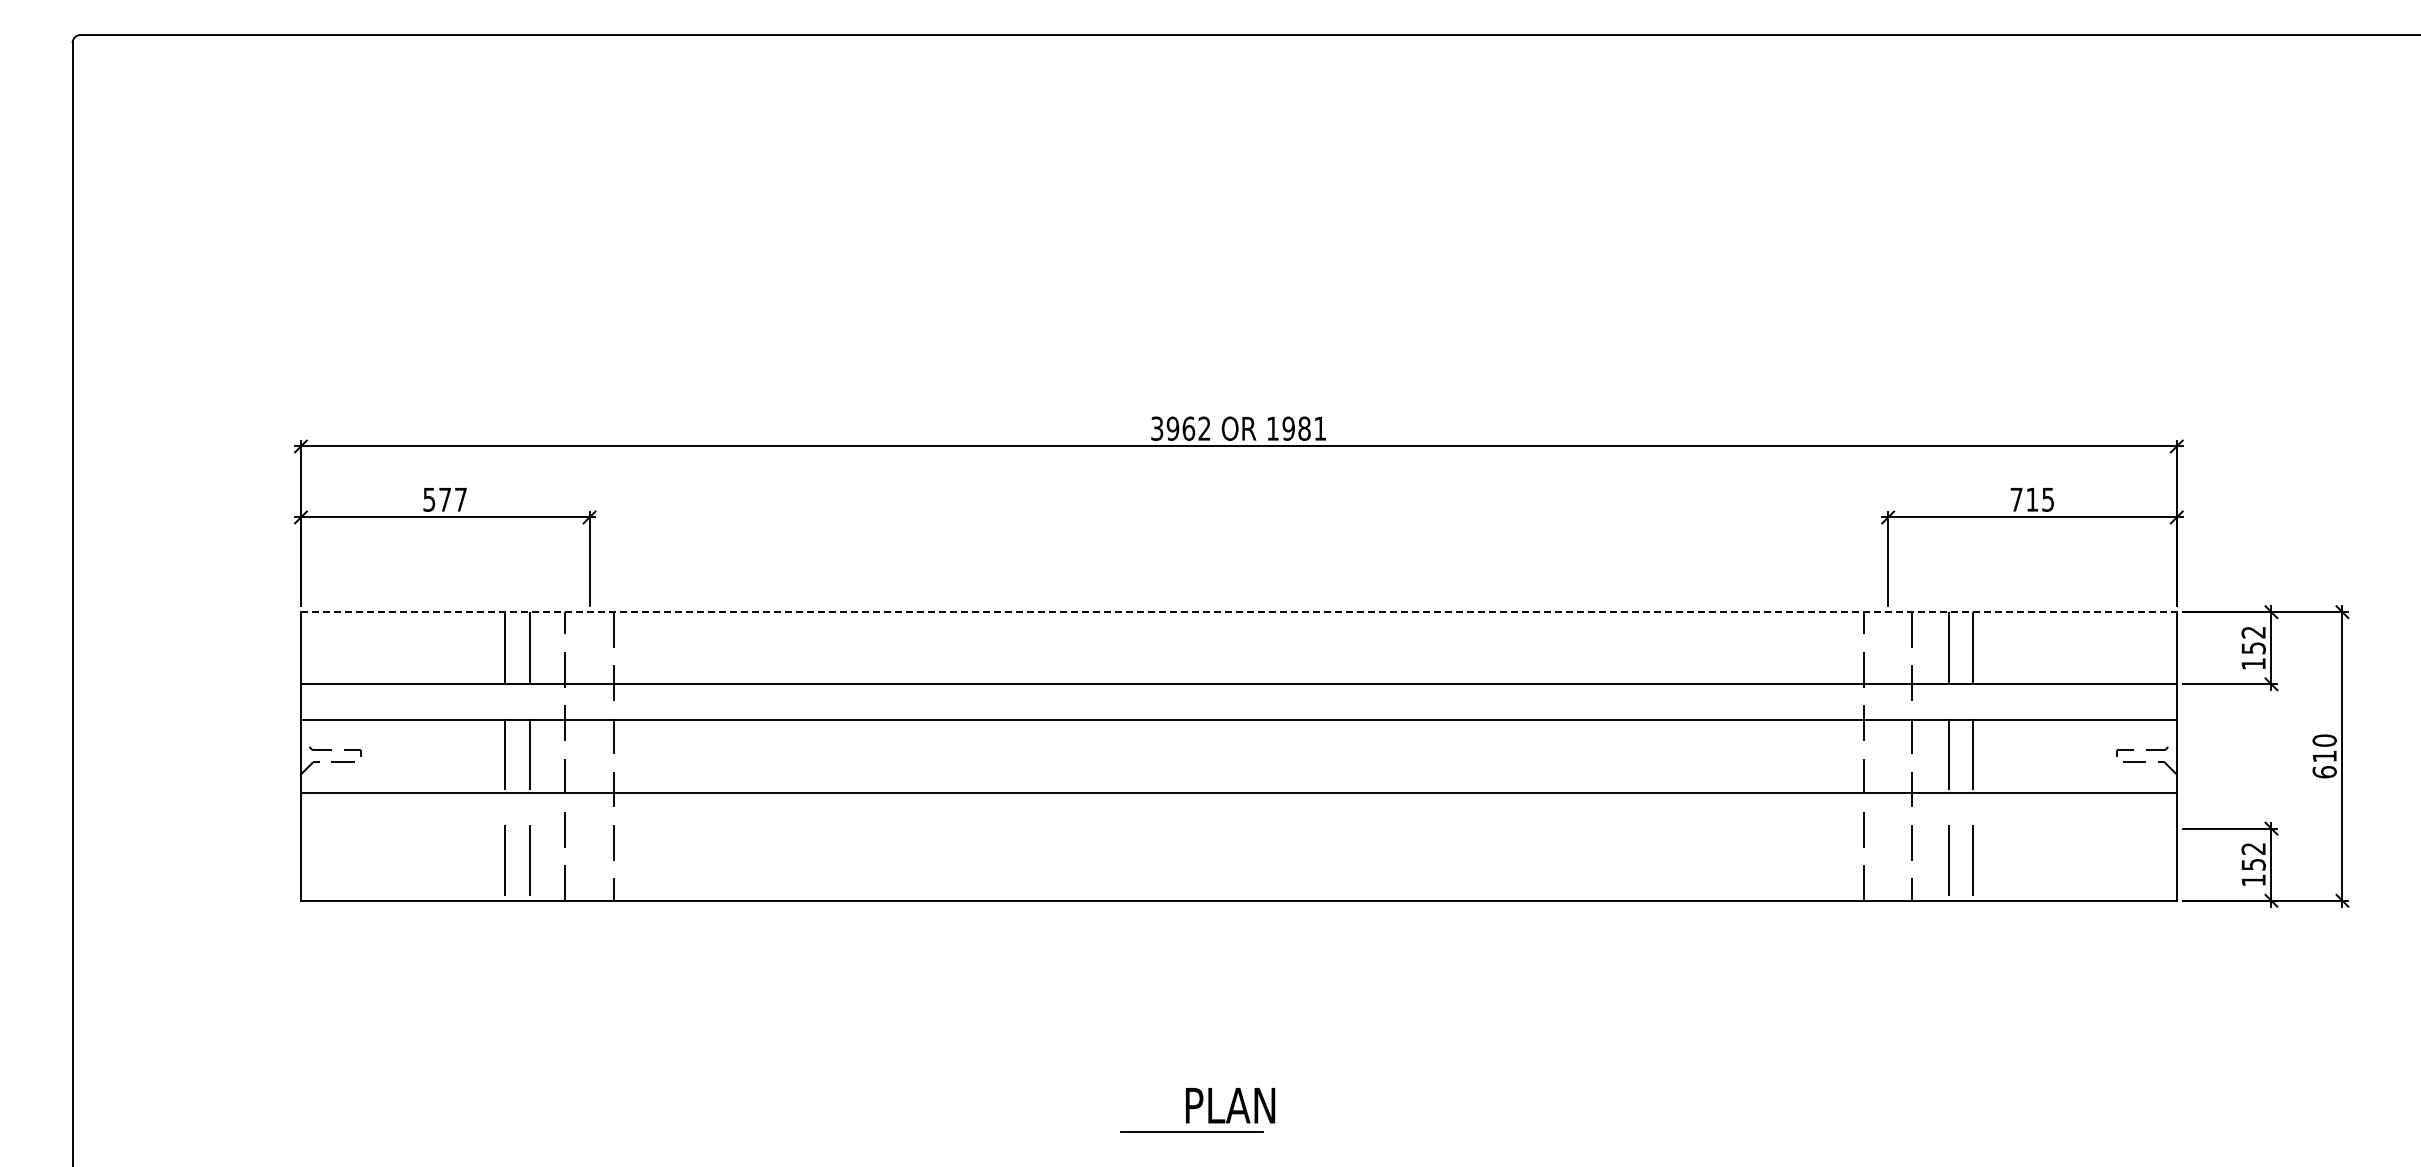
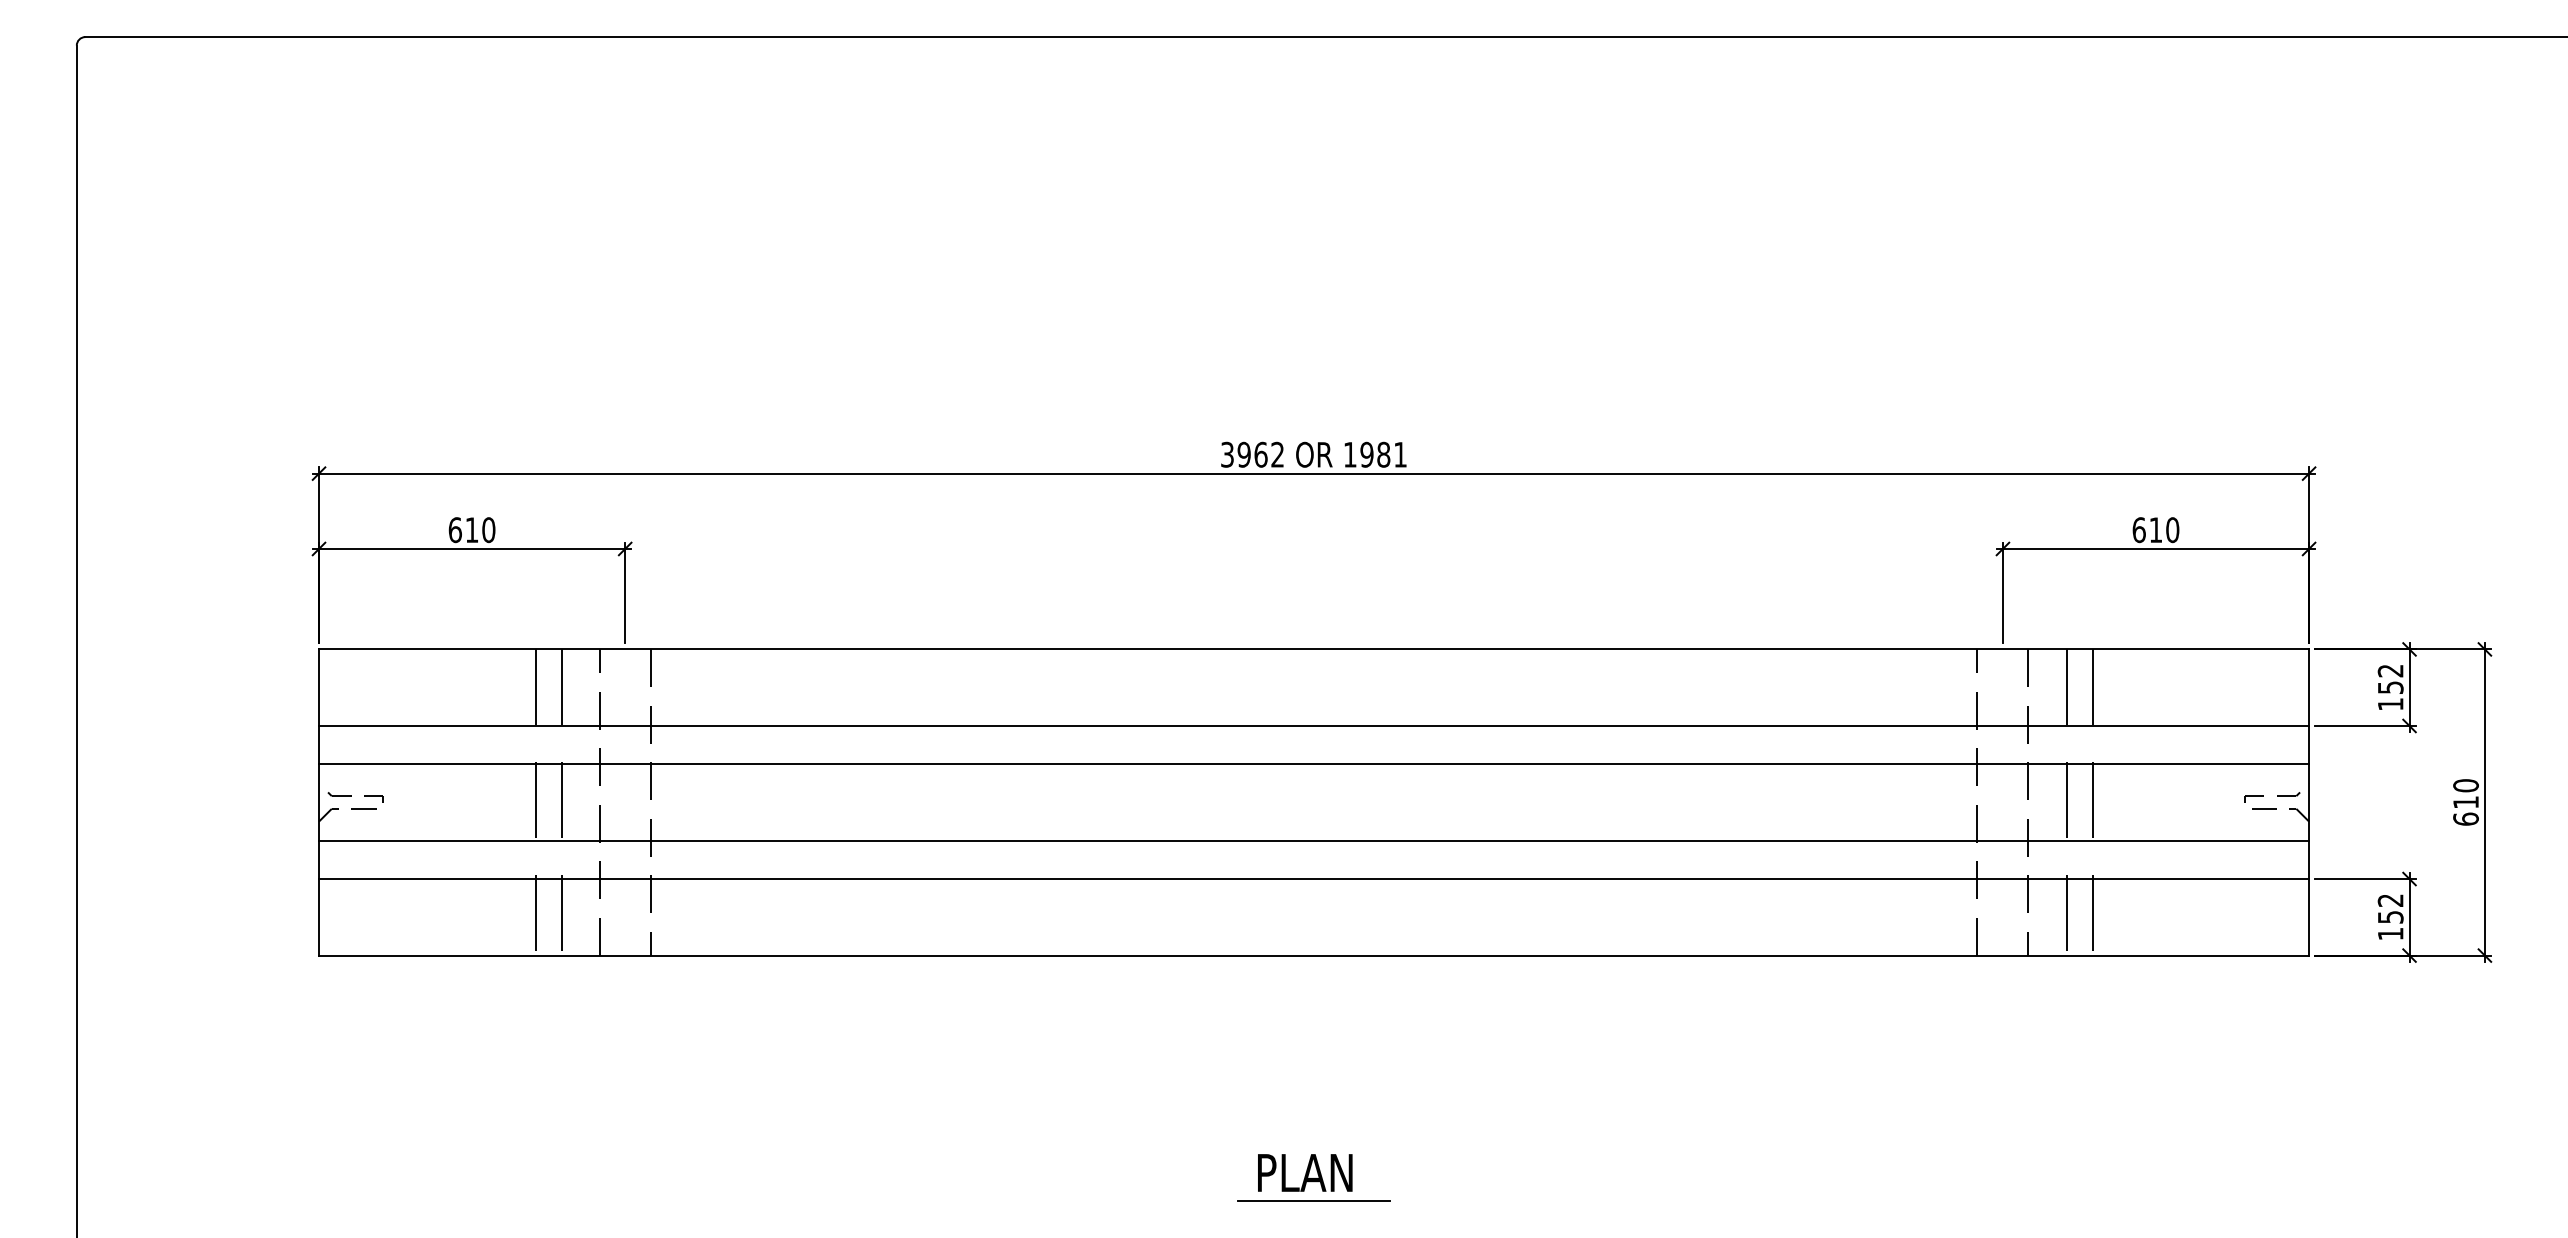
text: (445, 499) -> (472, 529), 577 -> 610
text: (2032, 499) -> (2156, 529), 715 -> 610
line: (1238, 612) -> (1313, 649), dashed -> solid
line: (1238, 828) -> (1313, 878), added
line: (1191, 1131) -> (1313, 1200), moved

